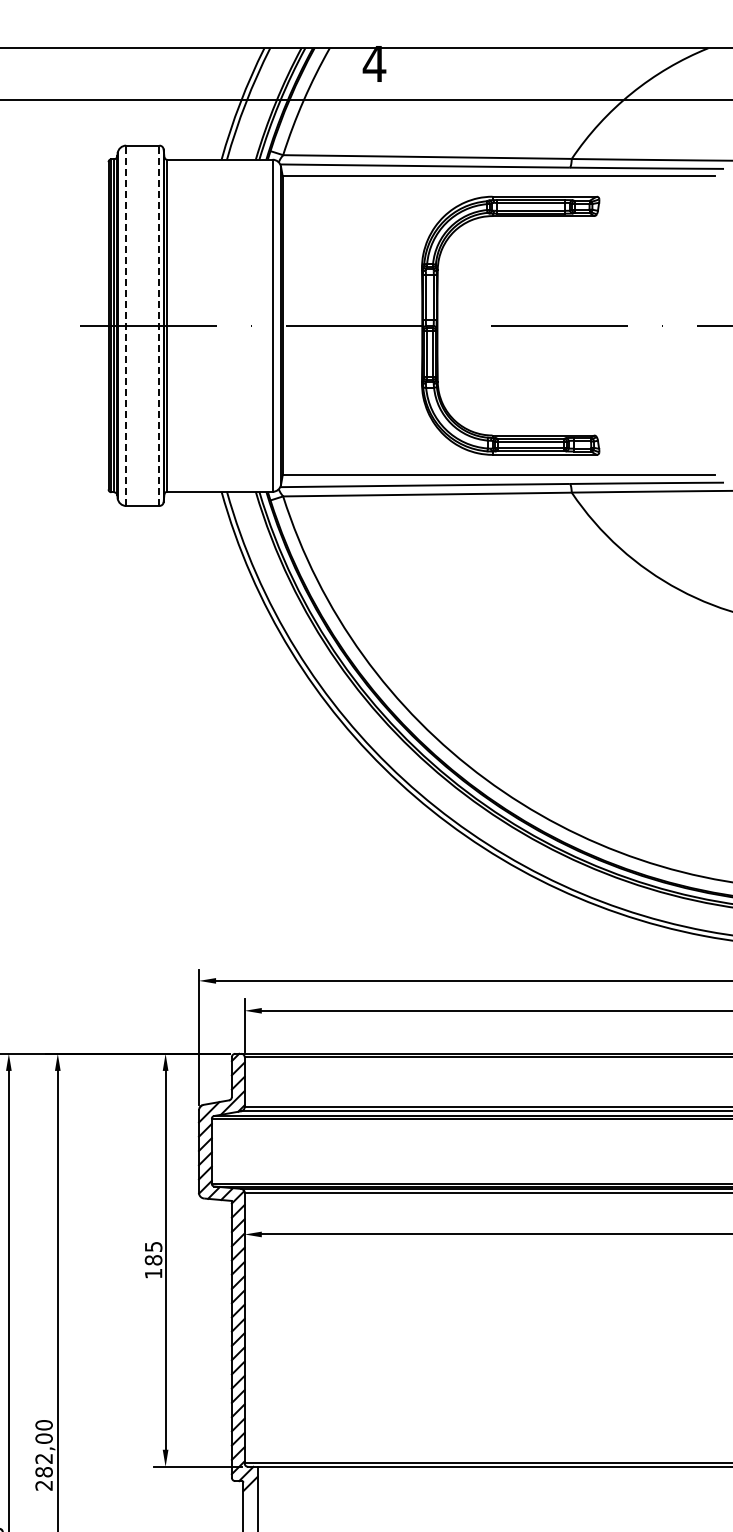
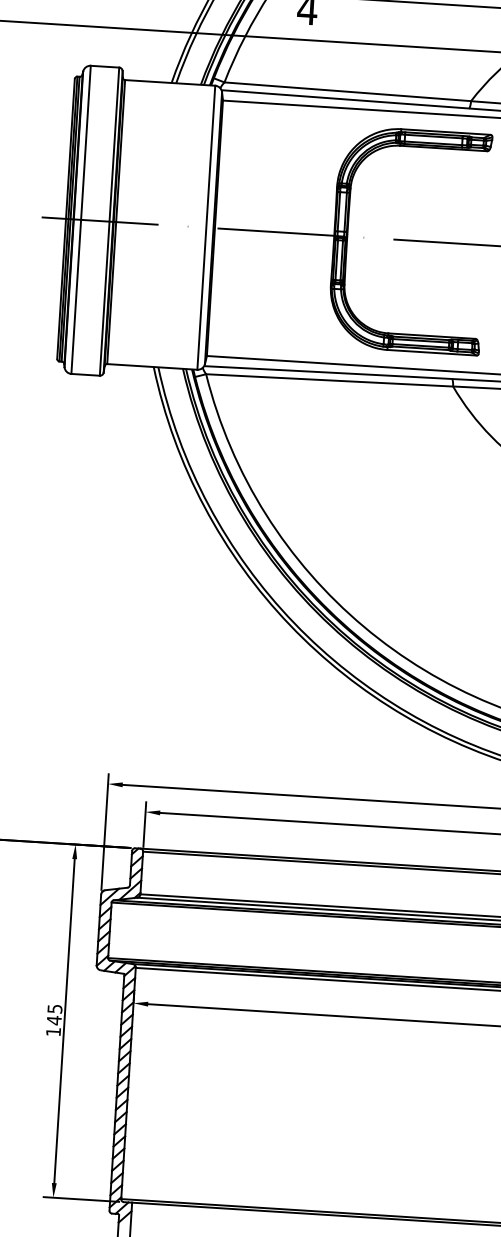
line: (126, 325) -> (81, 219), dashed -> solid
line: (159, 325) -> (109, 221), dashed -> solid
text: (153, 1259) -> (54, 1019), 185 -> 145

